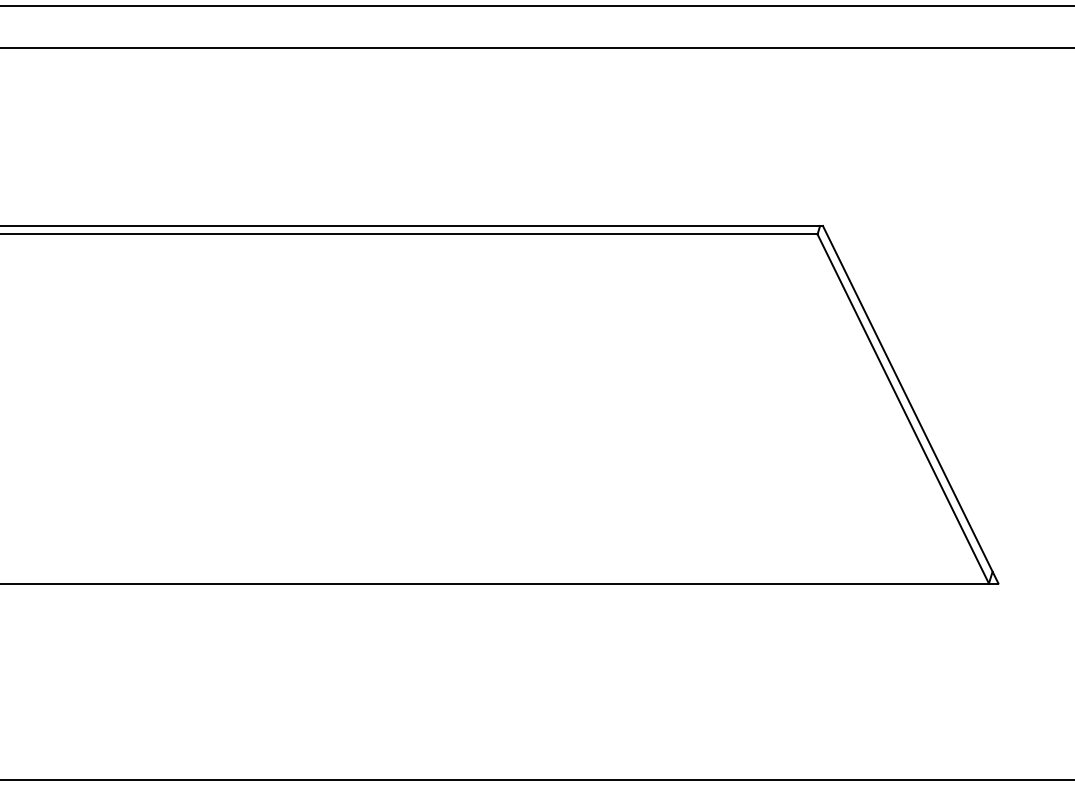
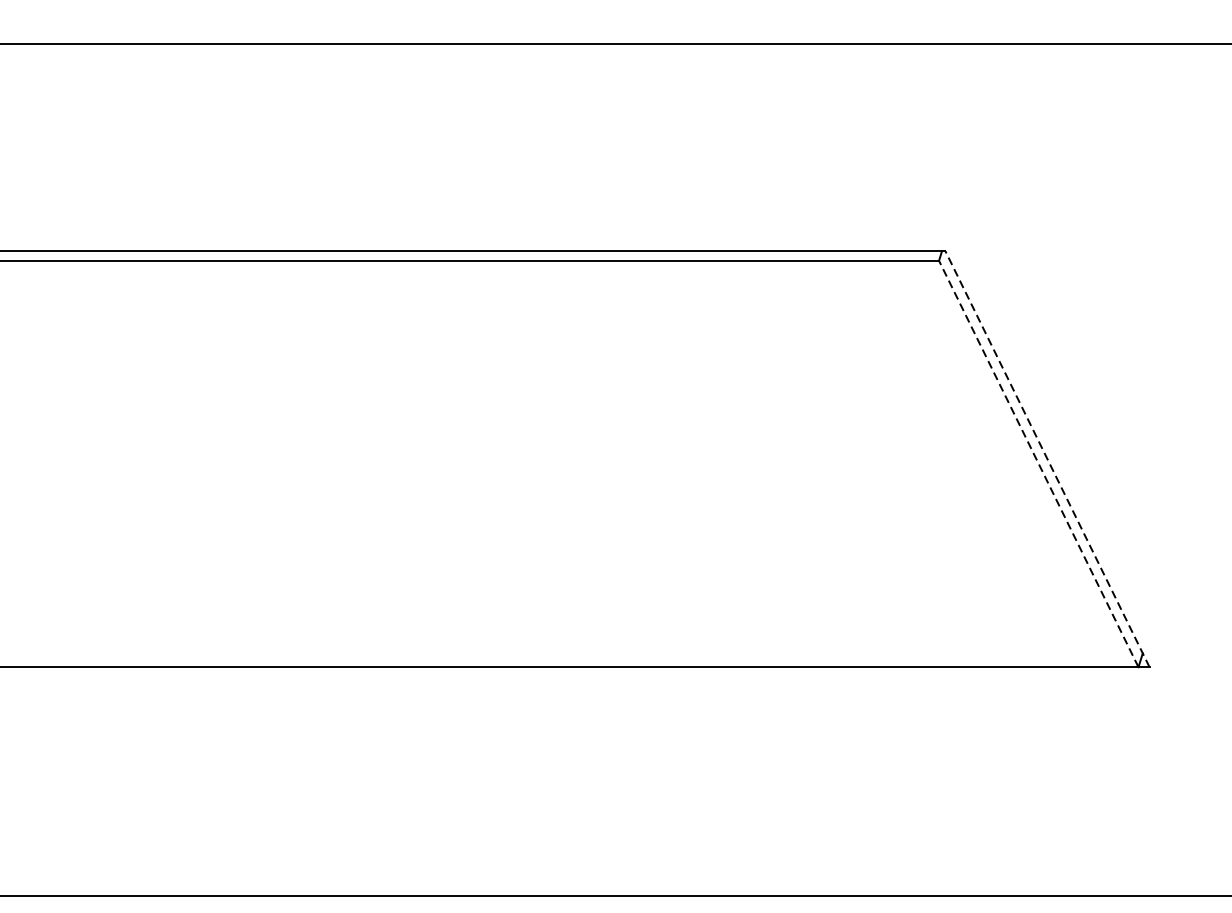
line: (910, 404) -> (1047, 458), solid -> dashed
line: (903, 408) -> (1039, 463), solid -> dashed

